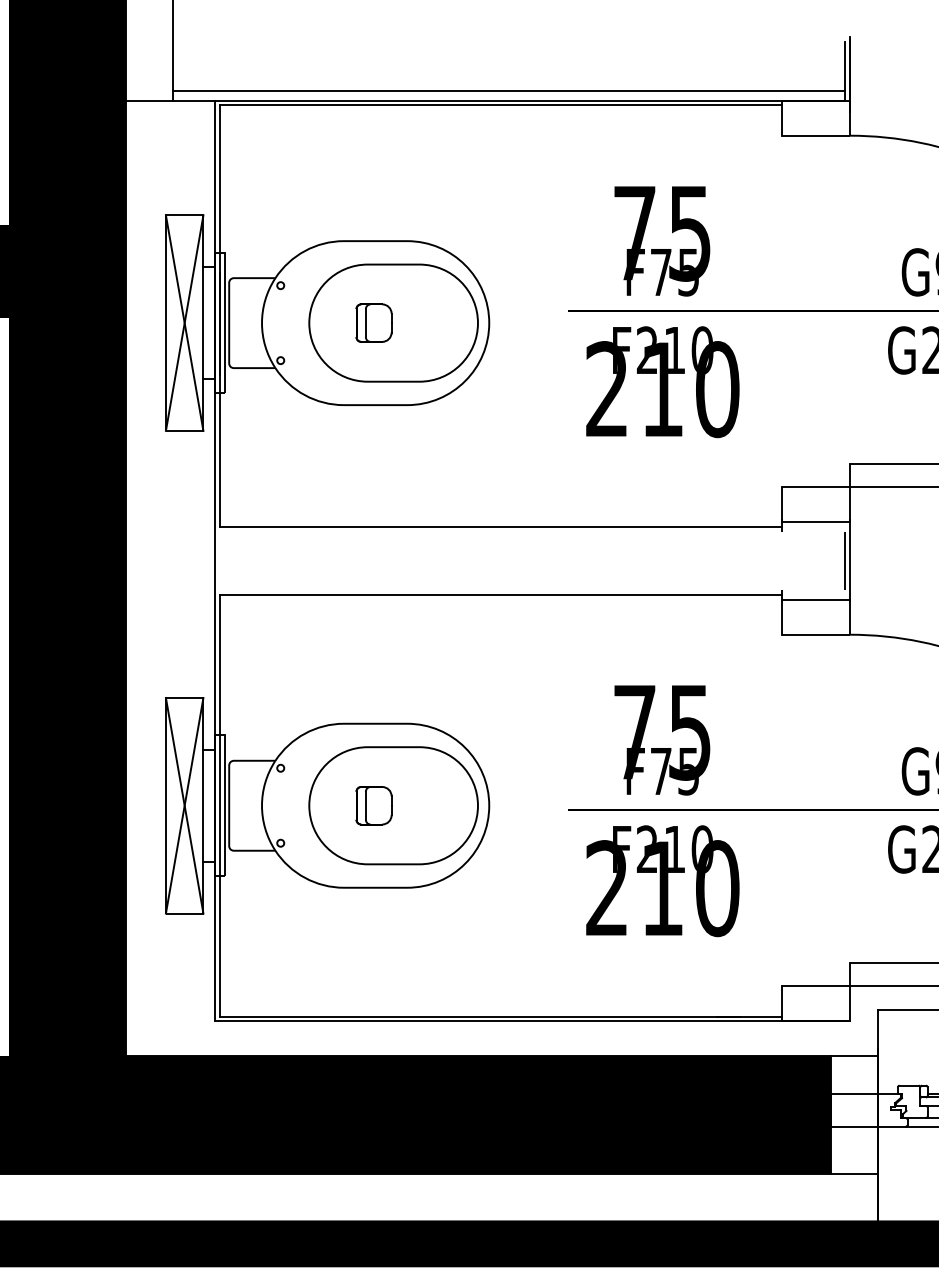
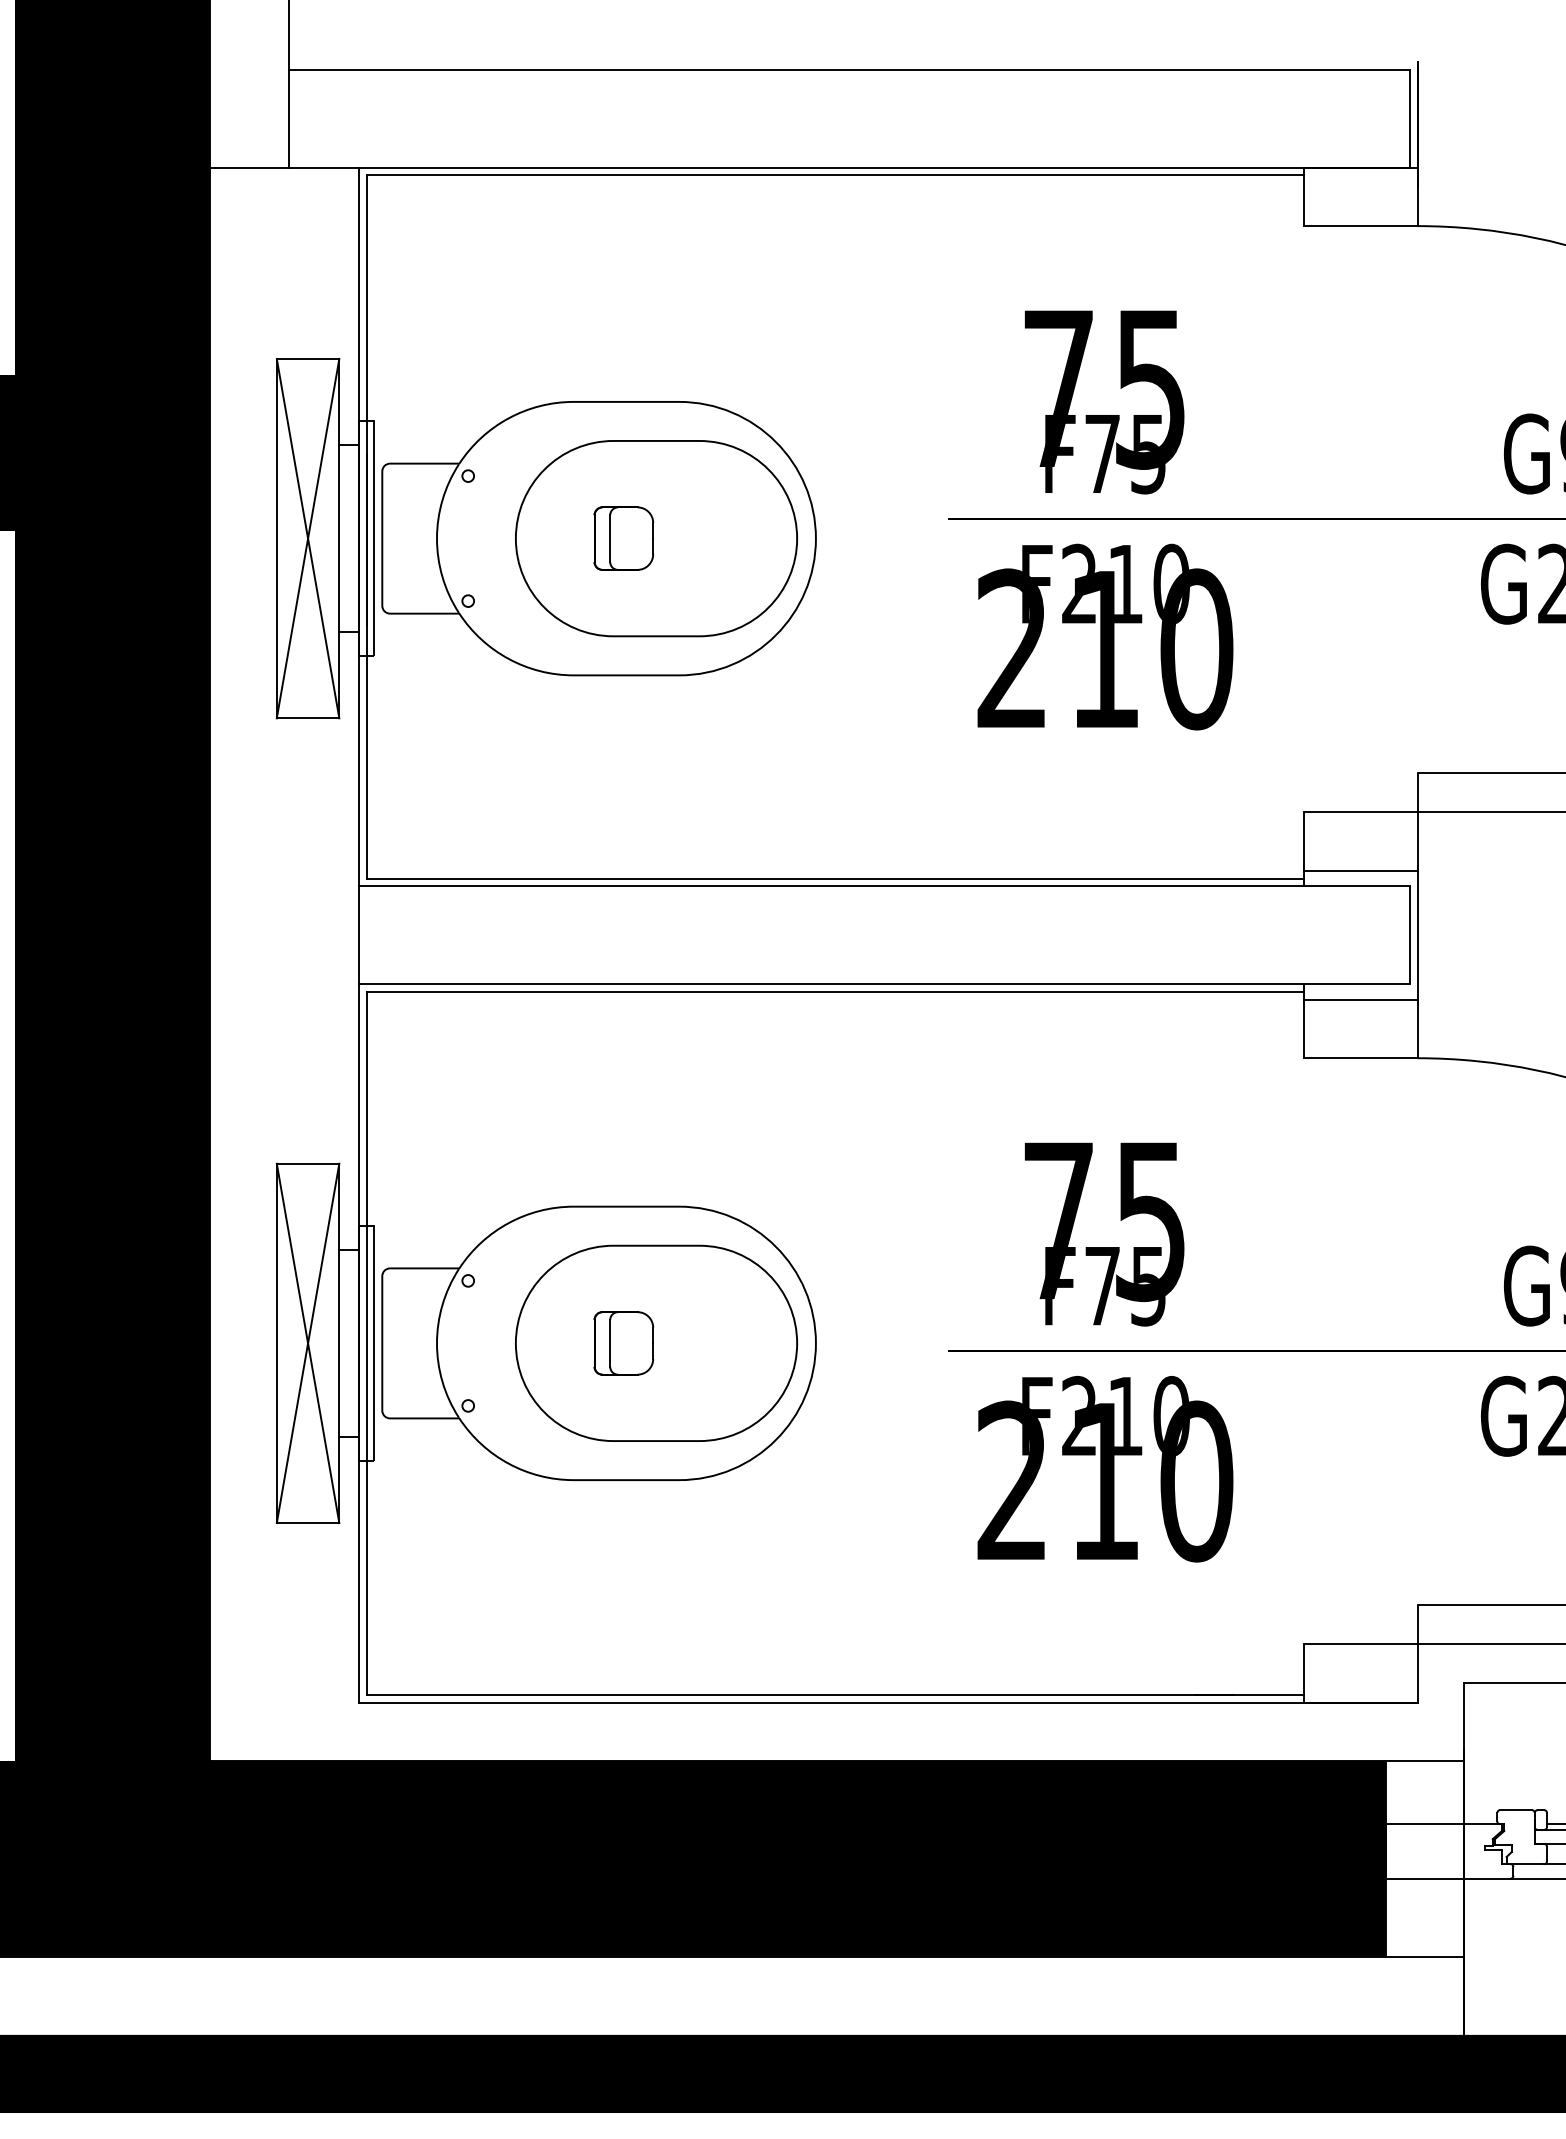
line: (508, 91) -> (848, 70), moved
line: (530, 531) -> (884, 886), added
line: (530, 590) -> (884, 984), added

